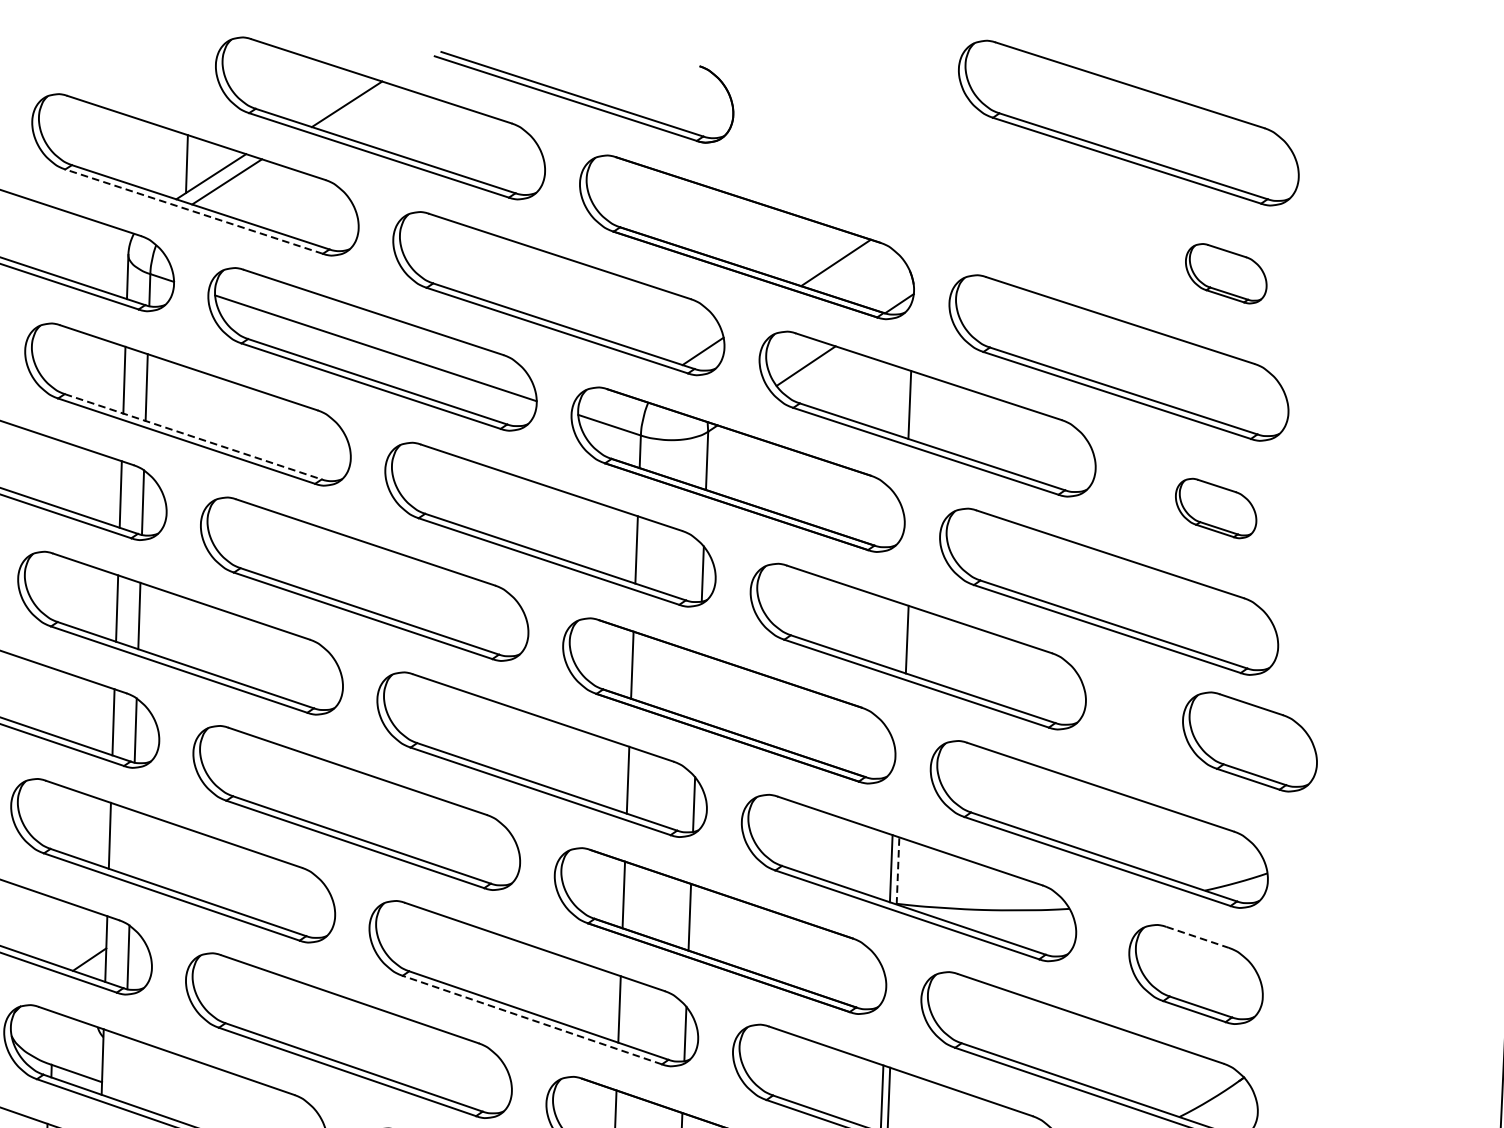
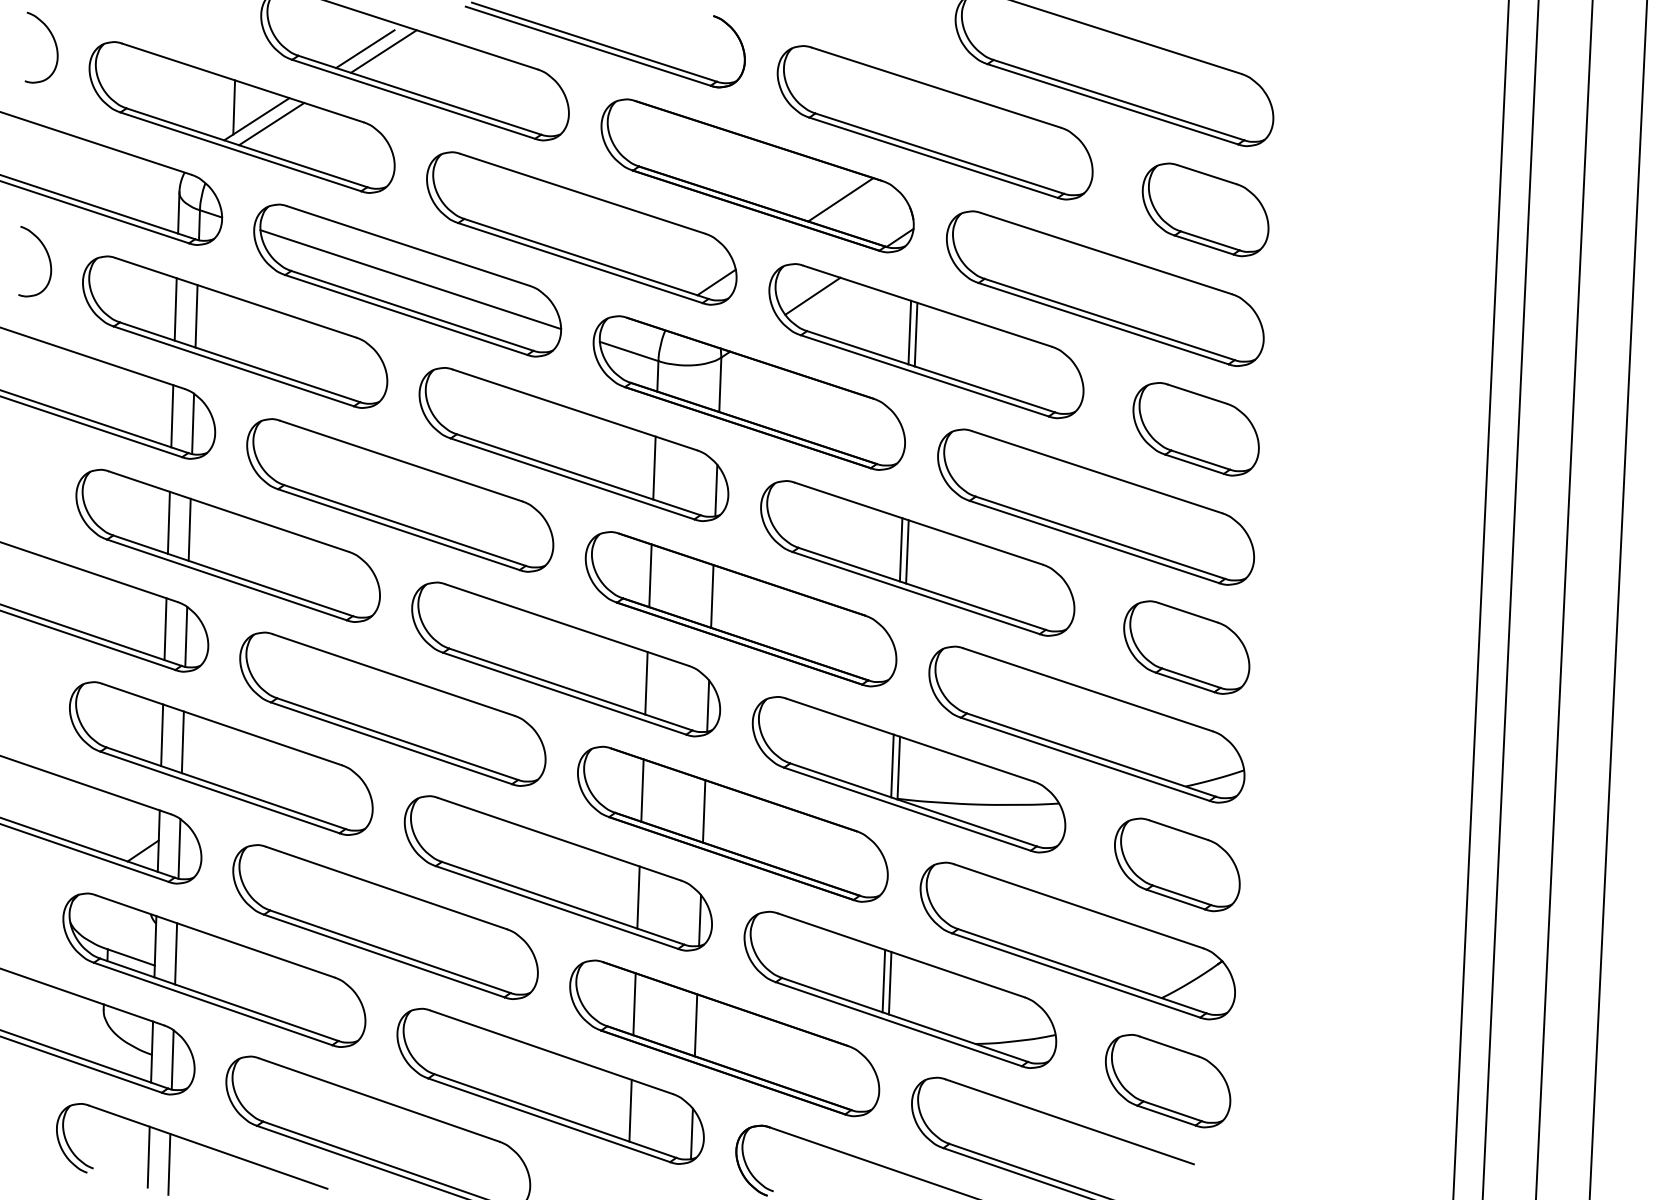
line: (327, 102) -> (365, 49), added
part: (936, 180) -> (934, 122), added
line: (193, 211) -> (240, 151), dashed -> solid
part: (1226, 273) -> (1205, 209), size x1.67
line: (915, 407) -> (915, 334), added
line: (193, 436) -> (240, 362), dashed -> solid
part: (1215, 508) -> (1195, 429), size x1.67
line: (899, 637) -> (900, 549), added
line: (698, 687) -> (712, 596), added
part: (1249, 741) -> (1186, 647), moved
line: (131, 843) -> (182, 742), added
line: (897, 870) -> (898, 767), dashed -> solid
line: (1197, 937) -> (1178, 830), dashed -> solid
line: (531, 1020) -> (556, 907), dashed -> solid
line: (125, 1069) -> (176, 953), added

